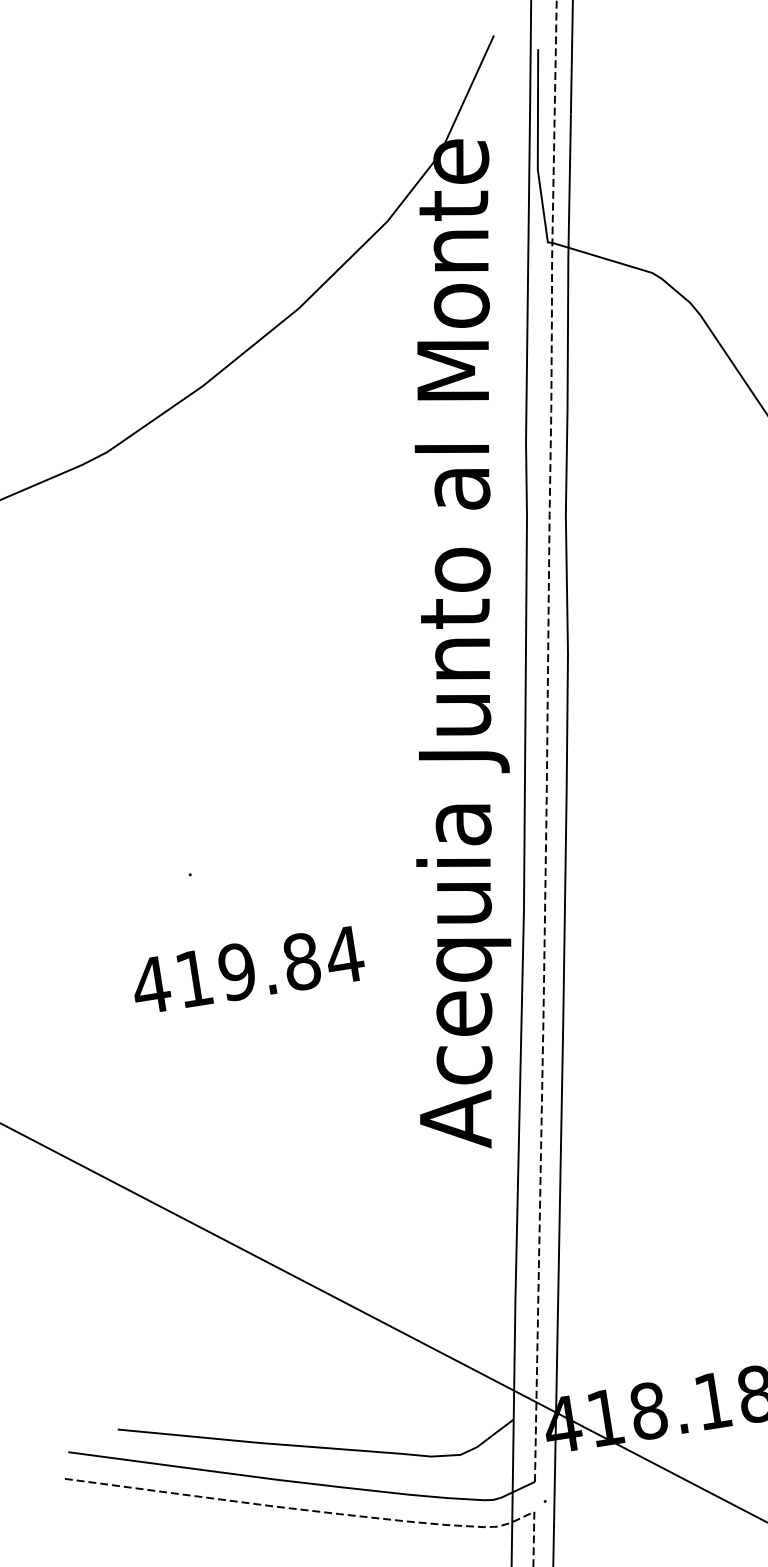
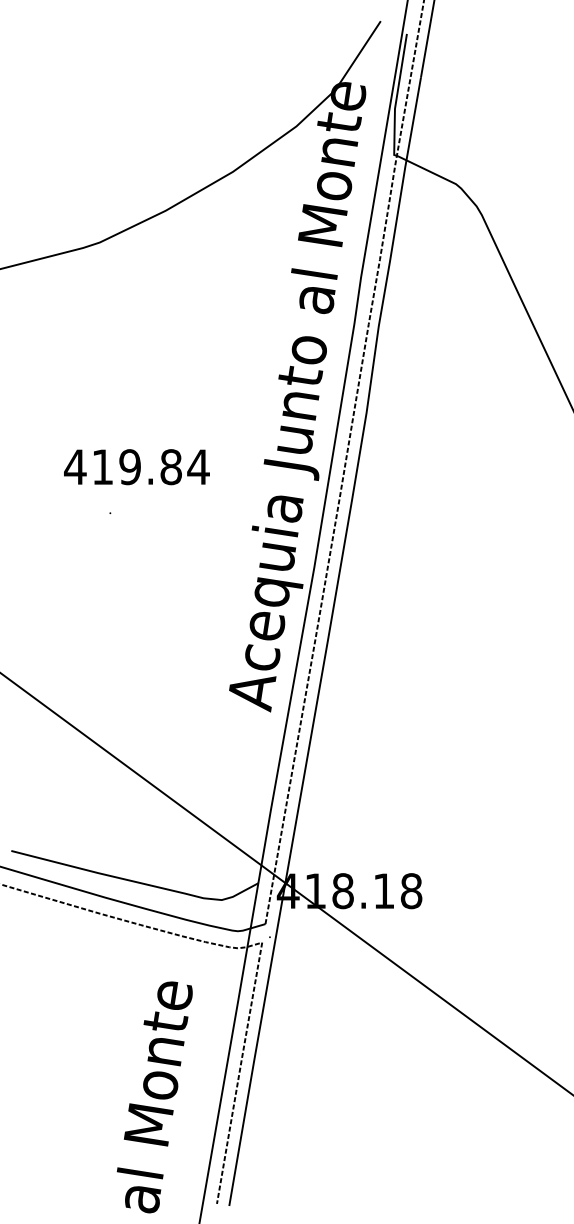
text: (247, 970) -> (136, 467), moved

